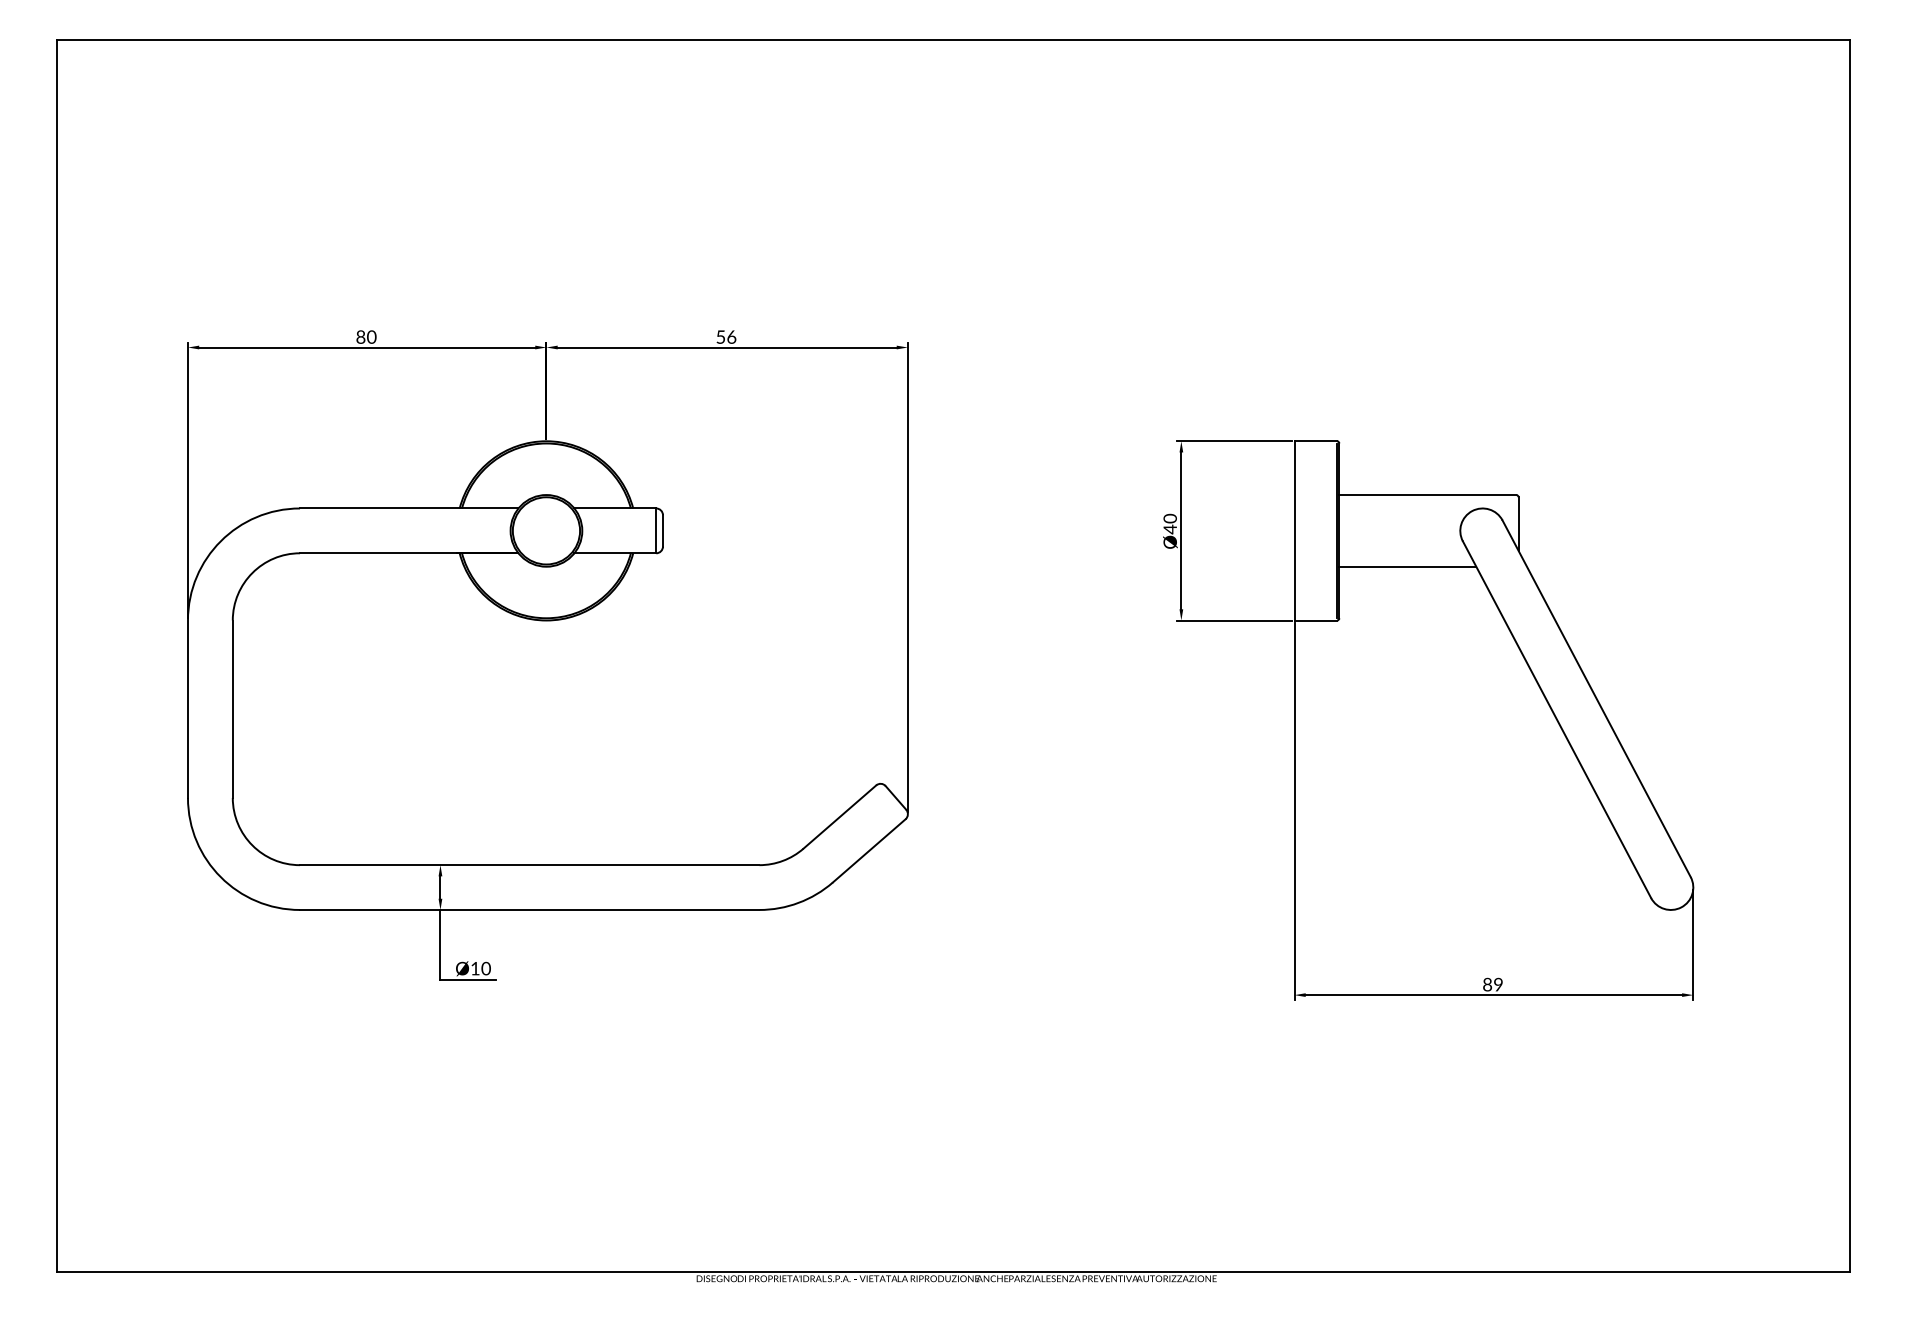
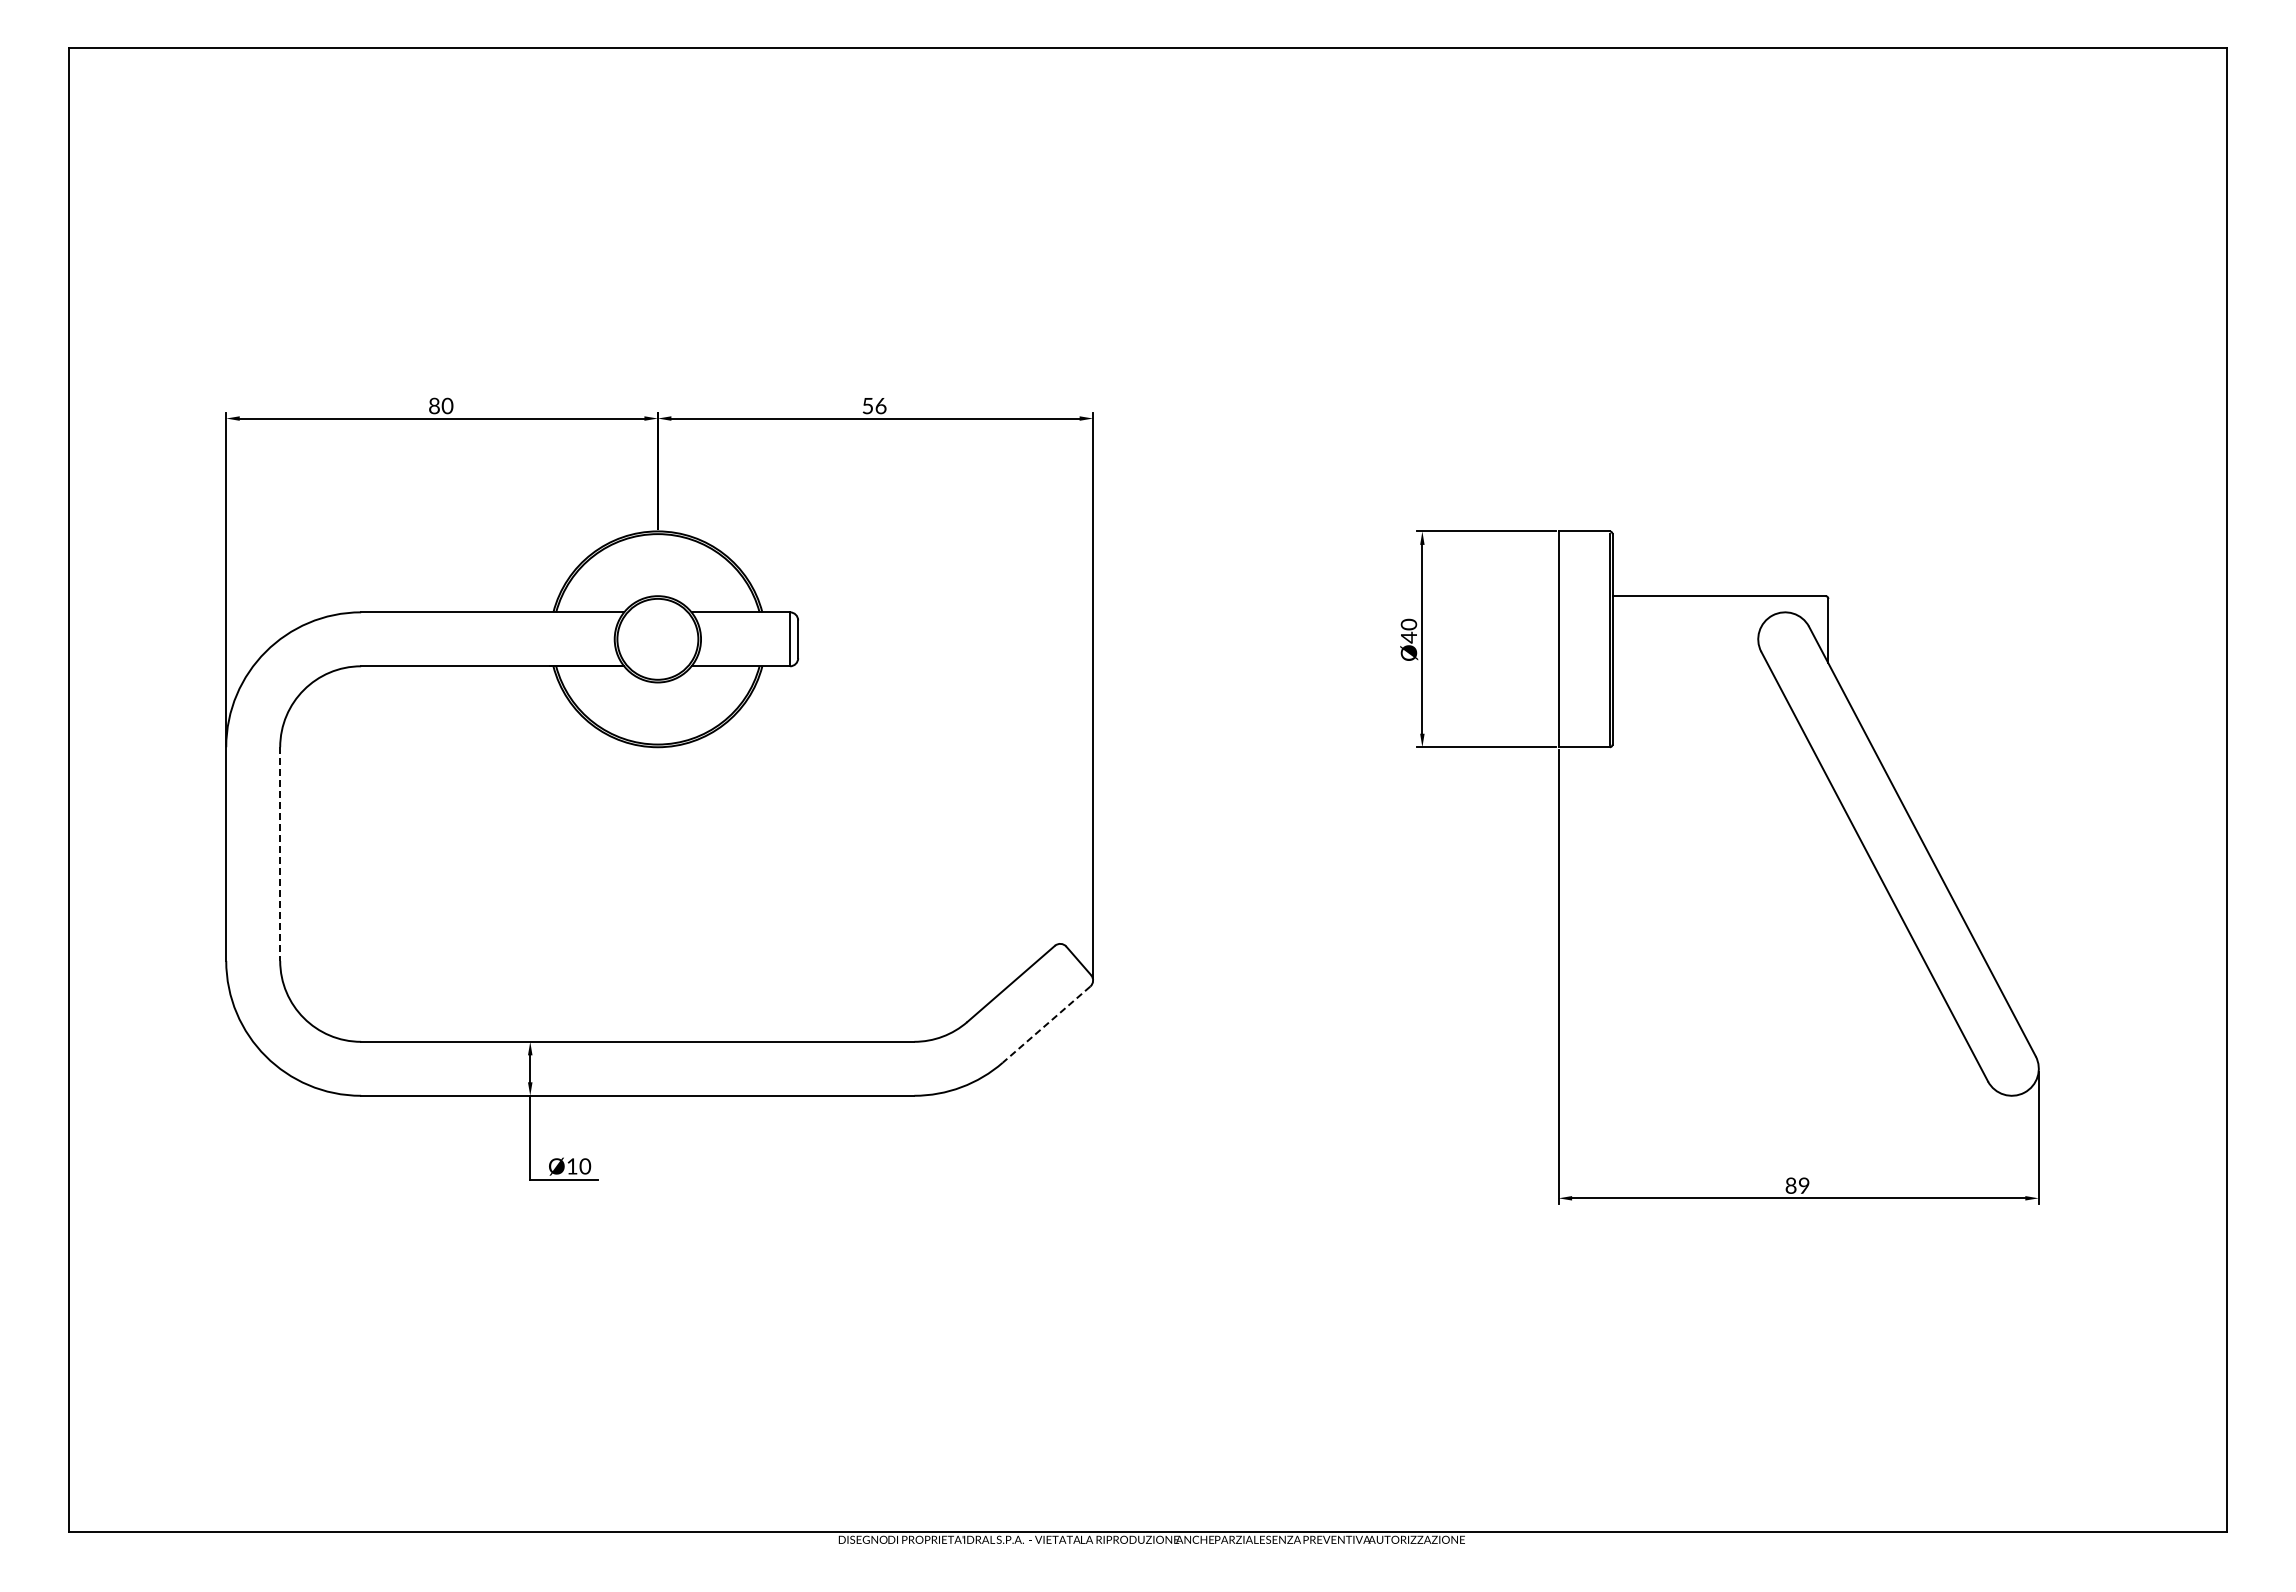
line: (1407, 566) -> (1694, 682), removed
line: (233, 709) -> (280, 854), solid -> dashed
line: (869, 850) -> (1046, 1024), solid -> dashed

